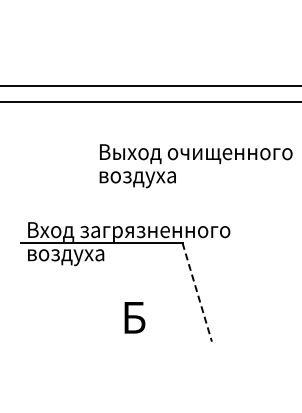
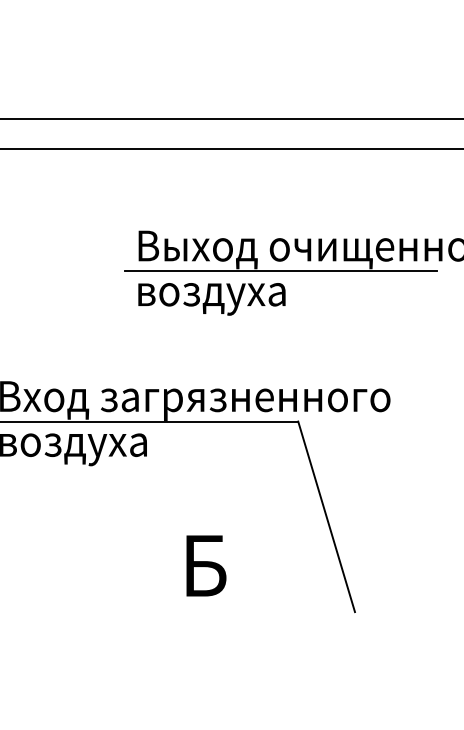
line: (173, 165) -> (280, 271), added
line: (197, 292) -> (327, 517), dashed -> solid

